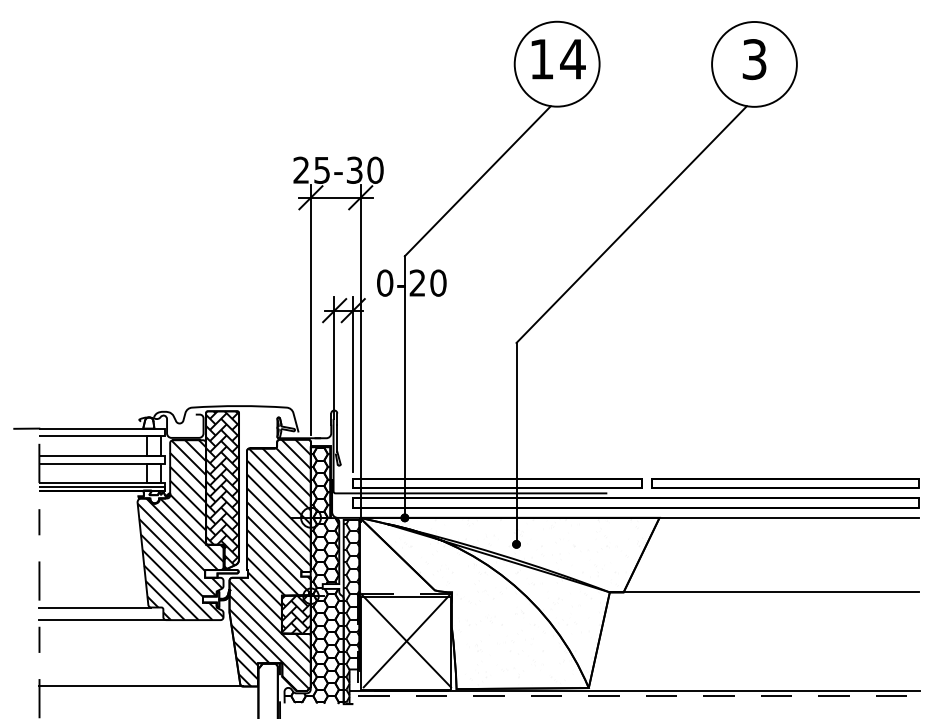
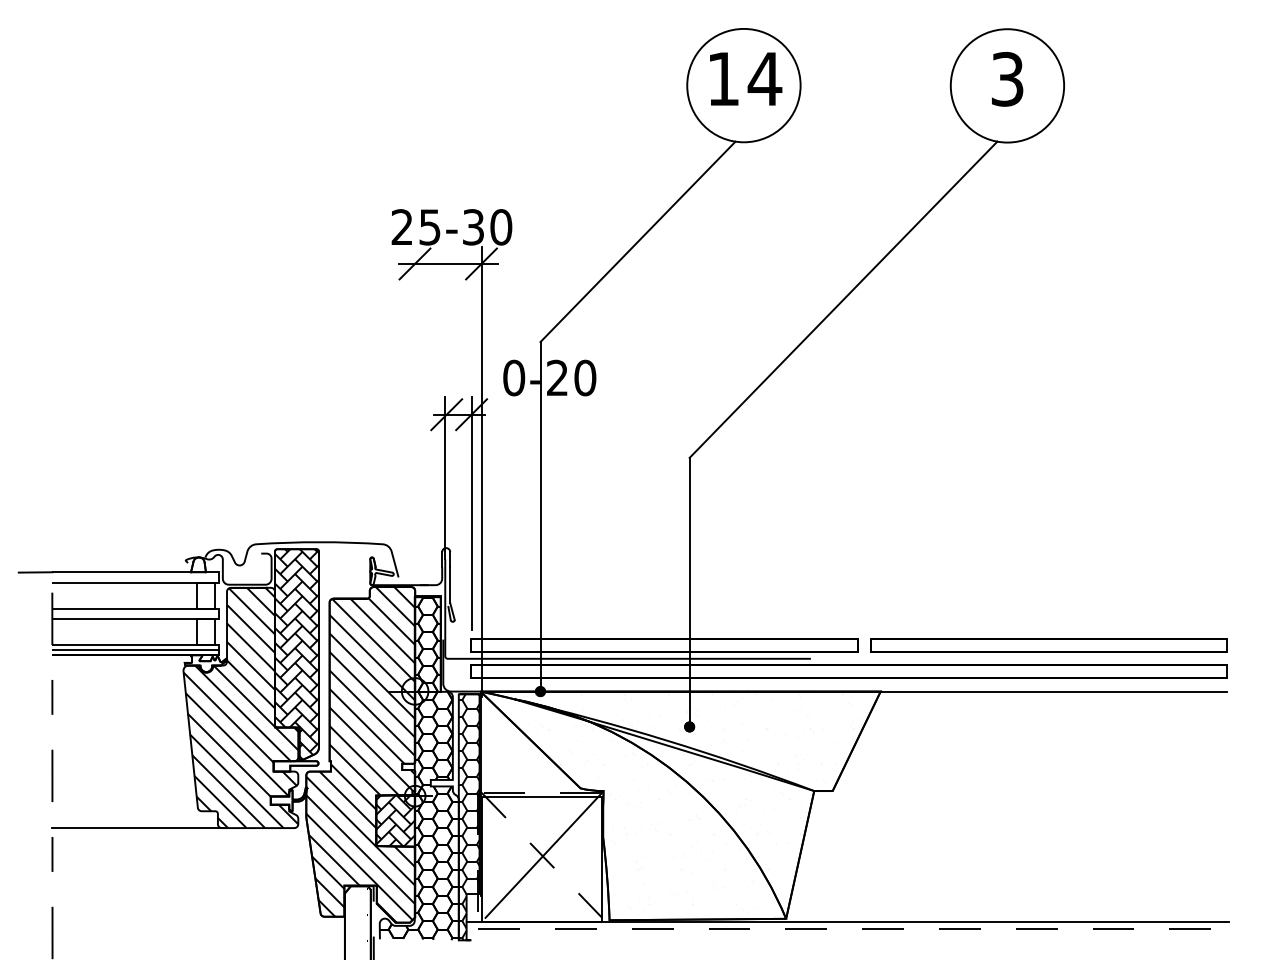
line: (311, 309) -> (415, 413), removed
line: (764, 592) -> (1020, 791), removed
line: (94, 607) -> (126, 811), removed
line: (405, 640) -> (541, 855), solid -> dashed
line: (141, 686) -> (188, 916), removed

